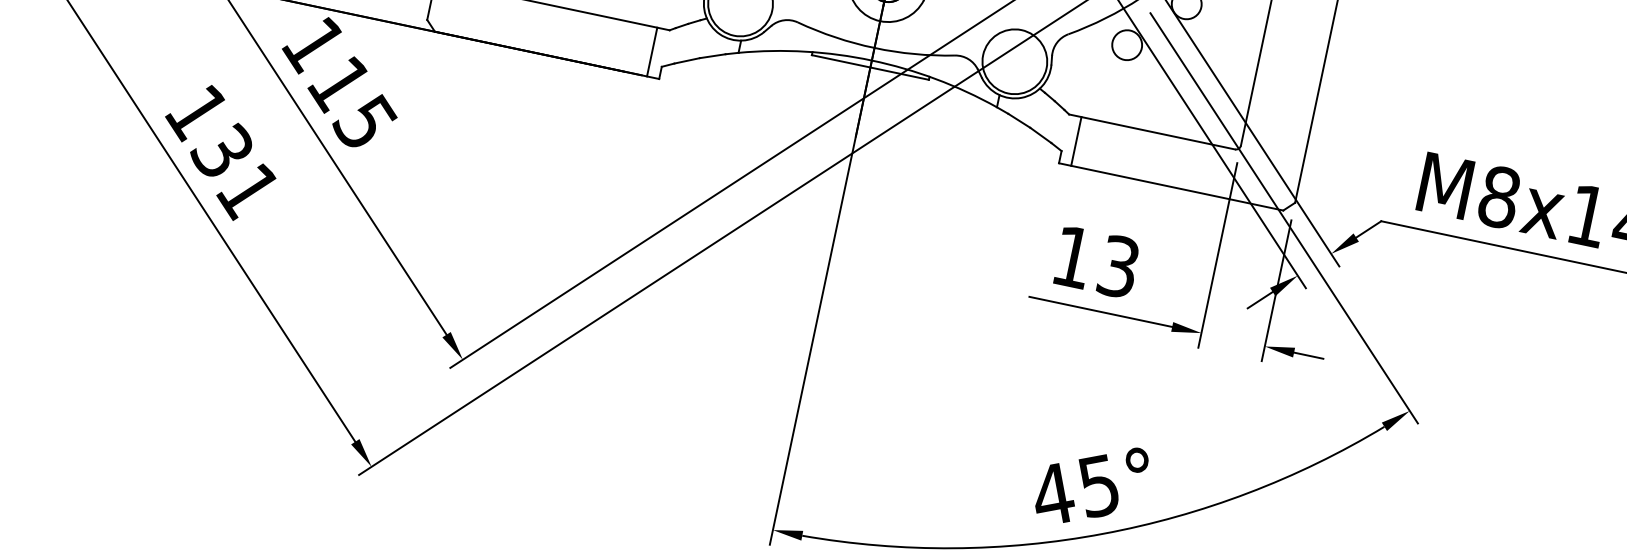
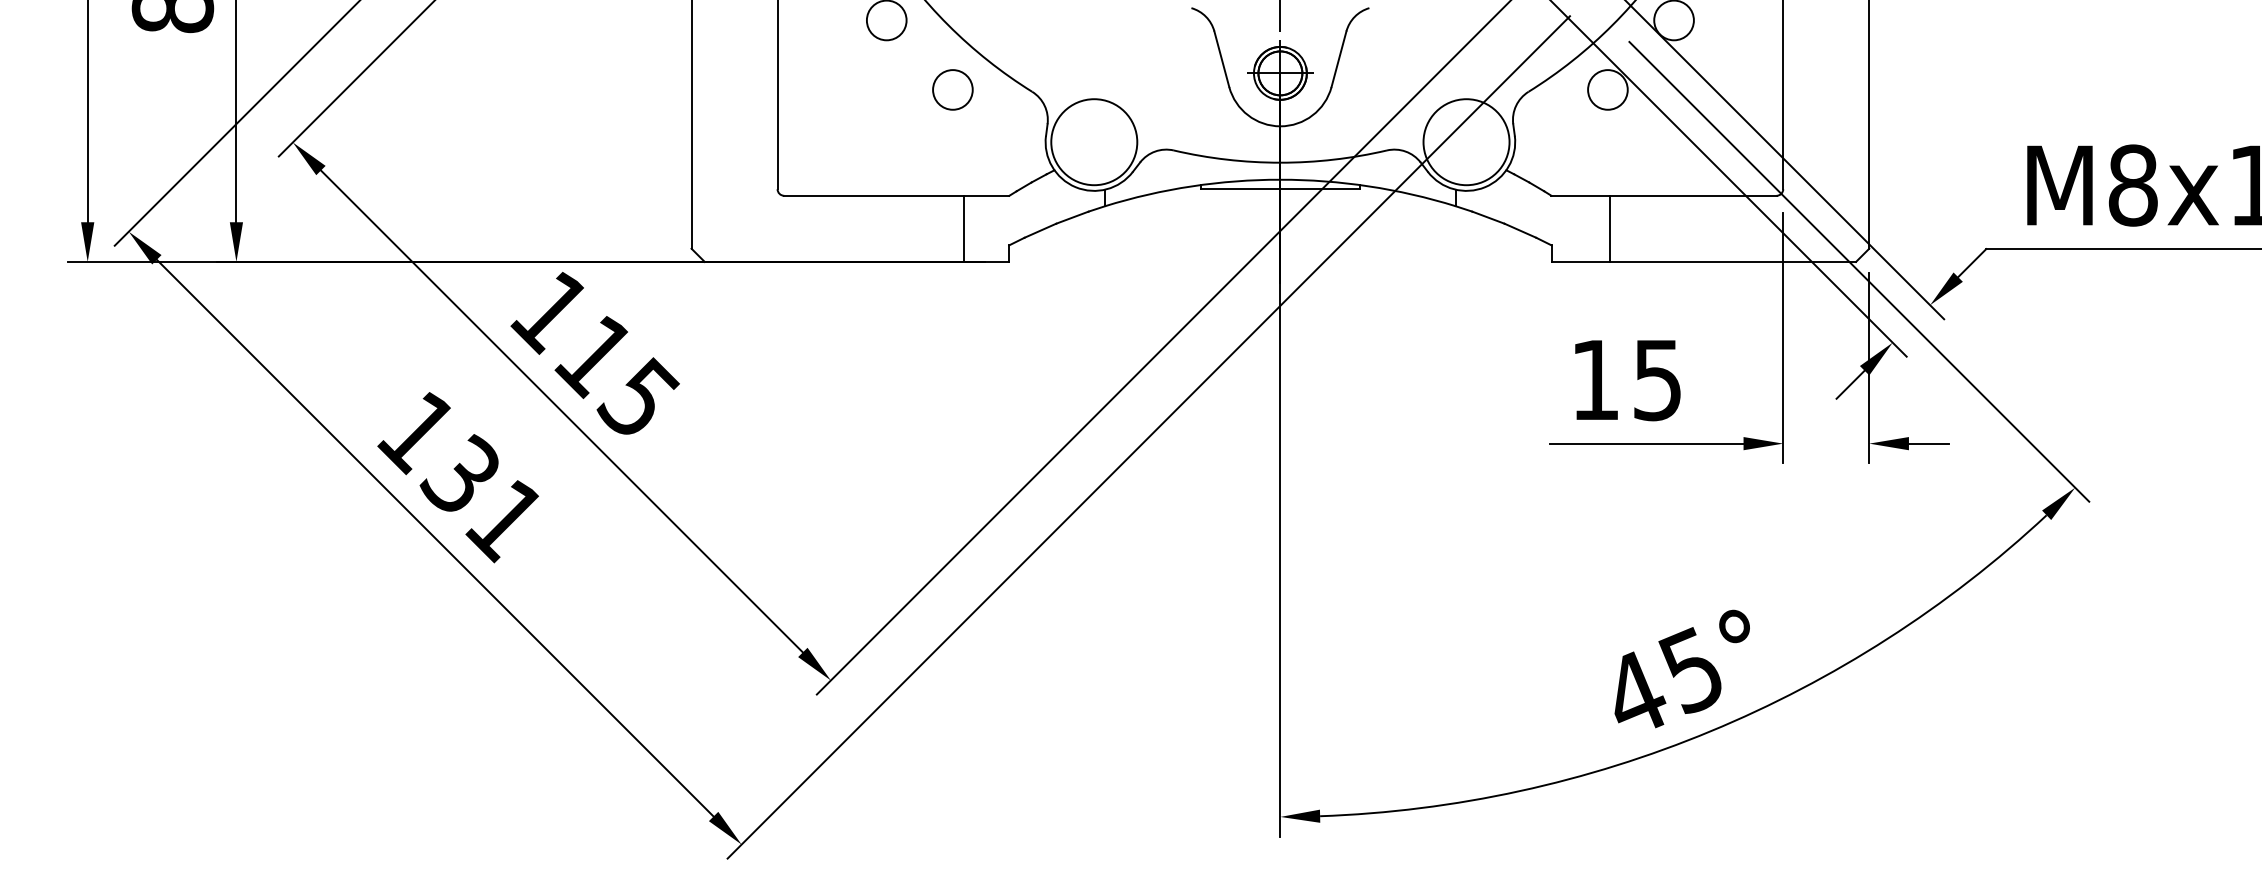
line: (652, 51) -> (963, 228), moved
line: (1076, 141) -> (1610, 228), moved
text: (1118, 266) -> (1657, 379), 13 -> 15

